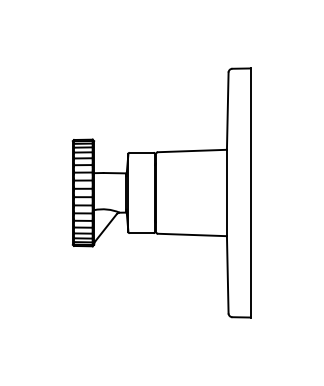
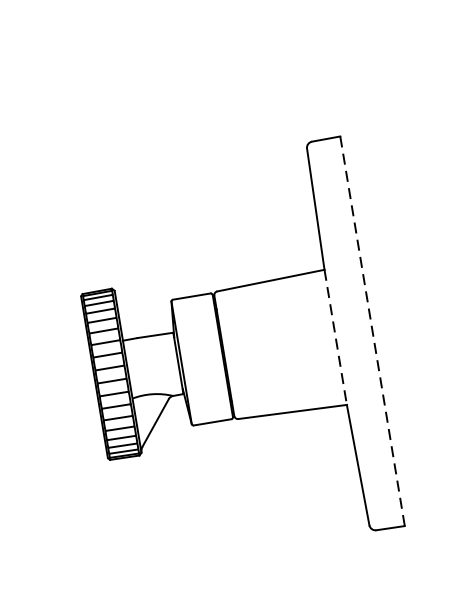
line: (226, 193) -> (335, 338), solid -> dashed
line: (250, 193) -> (372, 332), solid -> dashed

